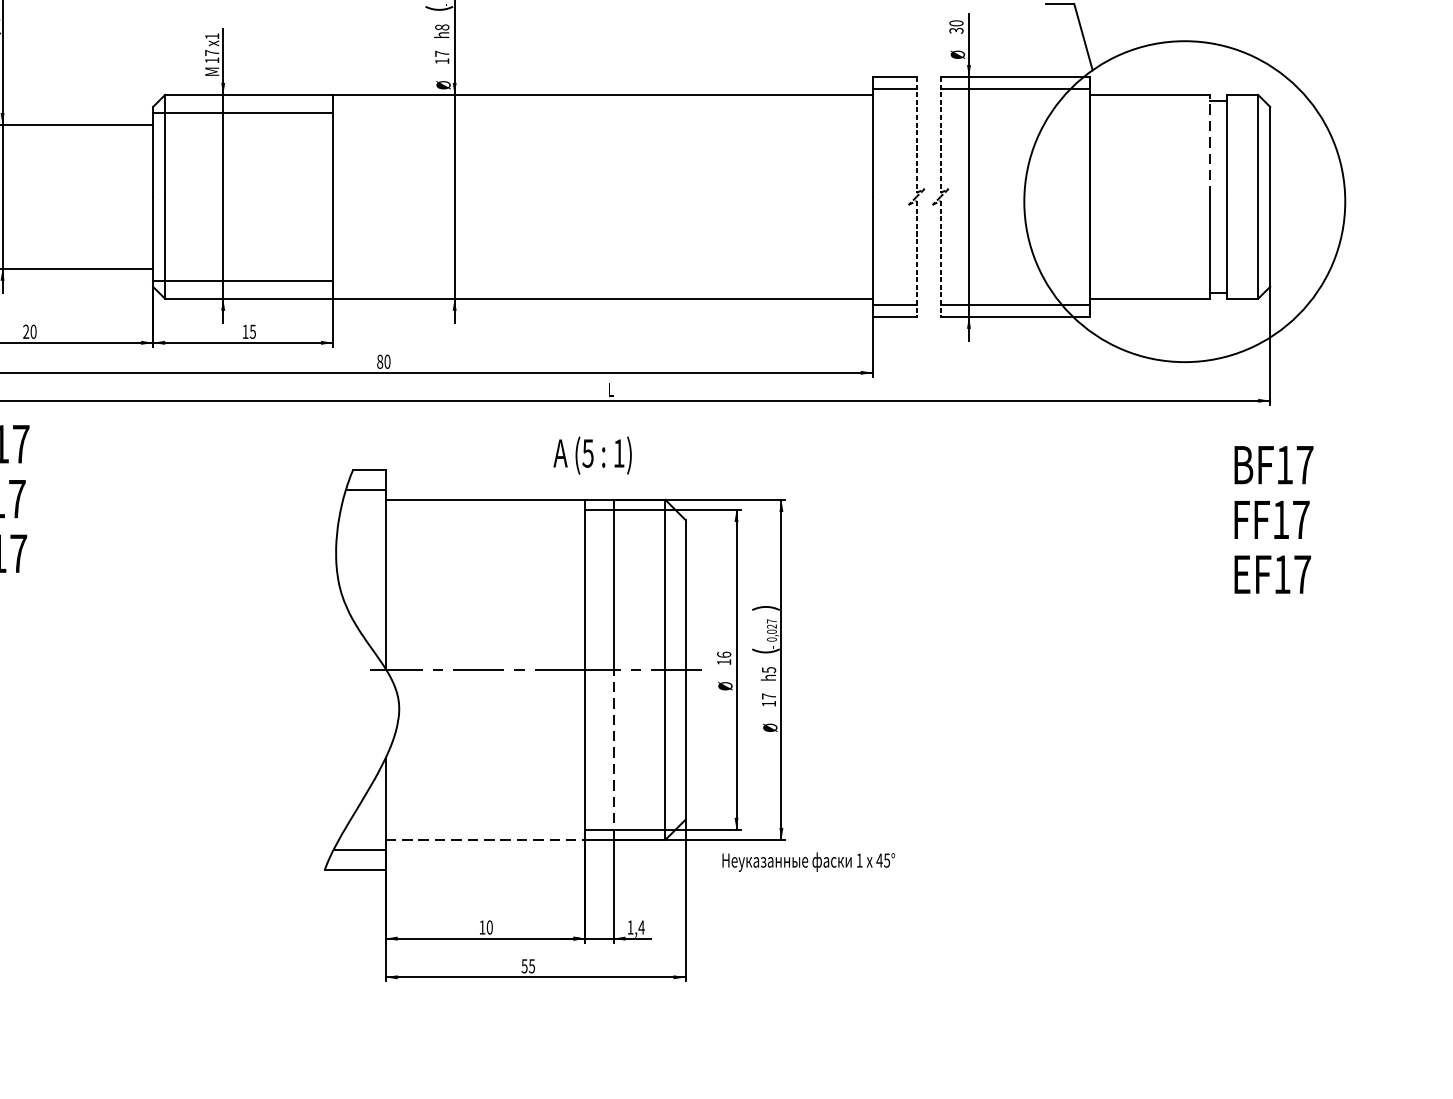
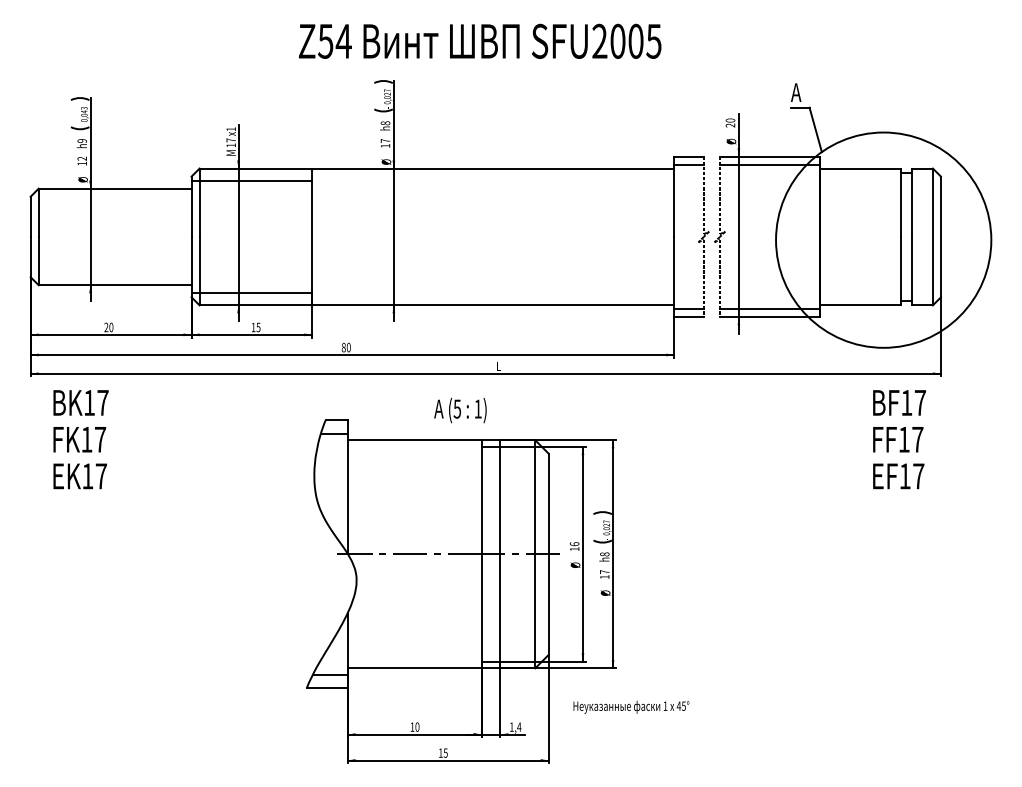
text: (957, 30) -> (731, 125), 30 -> 20
line: (1209, 145) -> (900, 202), dashed -> solid
text: (592, 455) -> (460, 410), moved
text: (1273, 519) -> (899, 439), moved
text: (768, 670) -> (604, 554), h5 -> h8
line: (613, 753) -> (500, 610), dashed -> solid
line: (486, 840) -> (415, 668), dashed -> solid
text: (808, 860) -> (631, 706), moved
text: (524, 965) -> (440, 752), 55 -> 15

